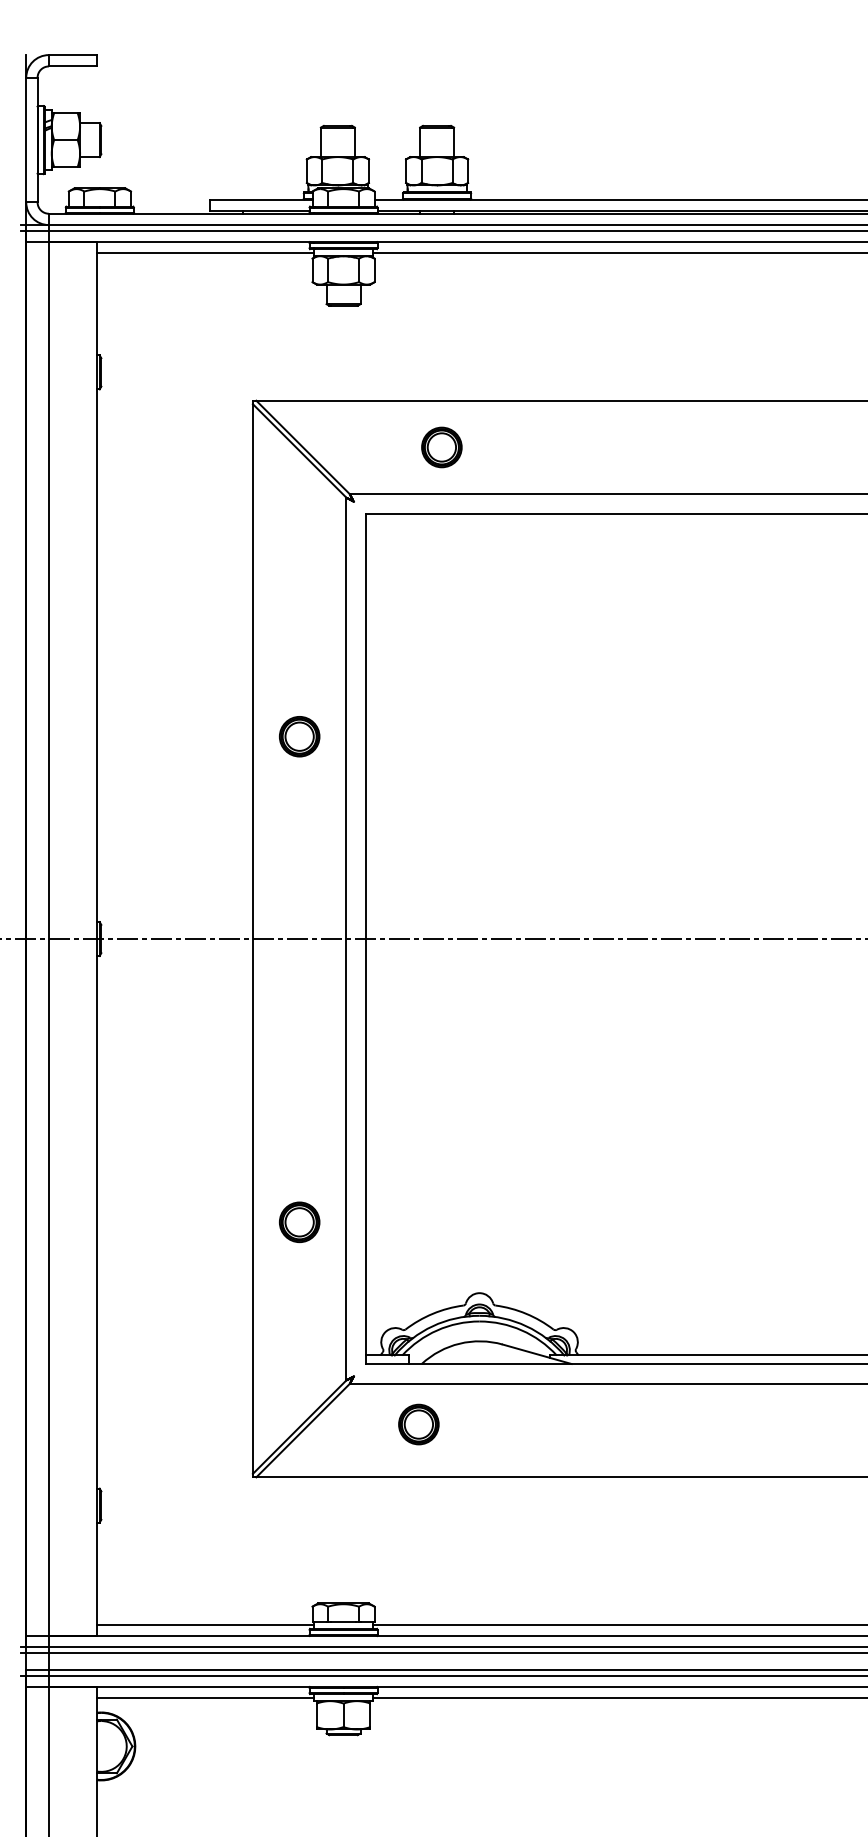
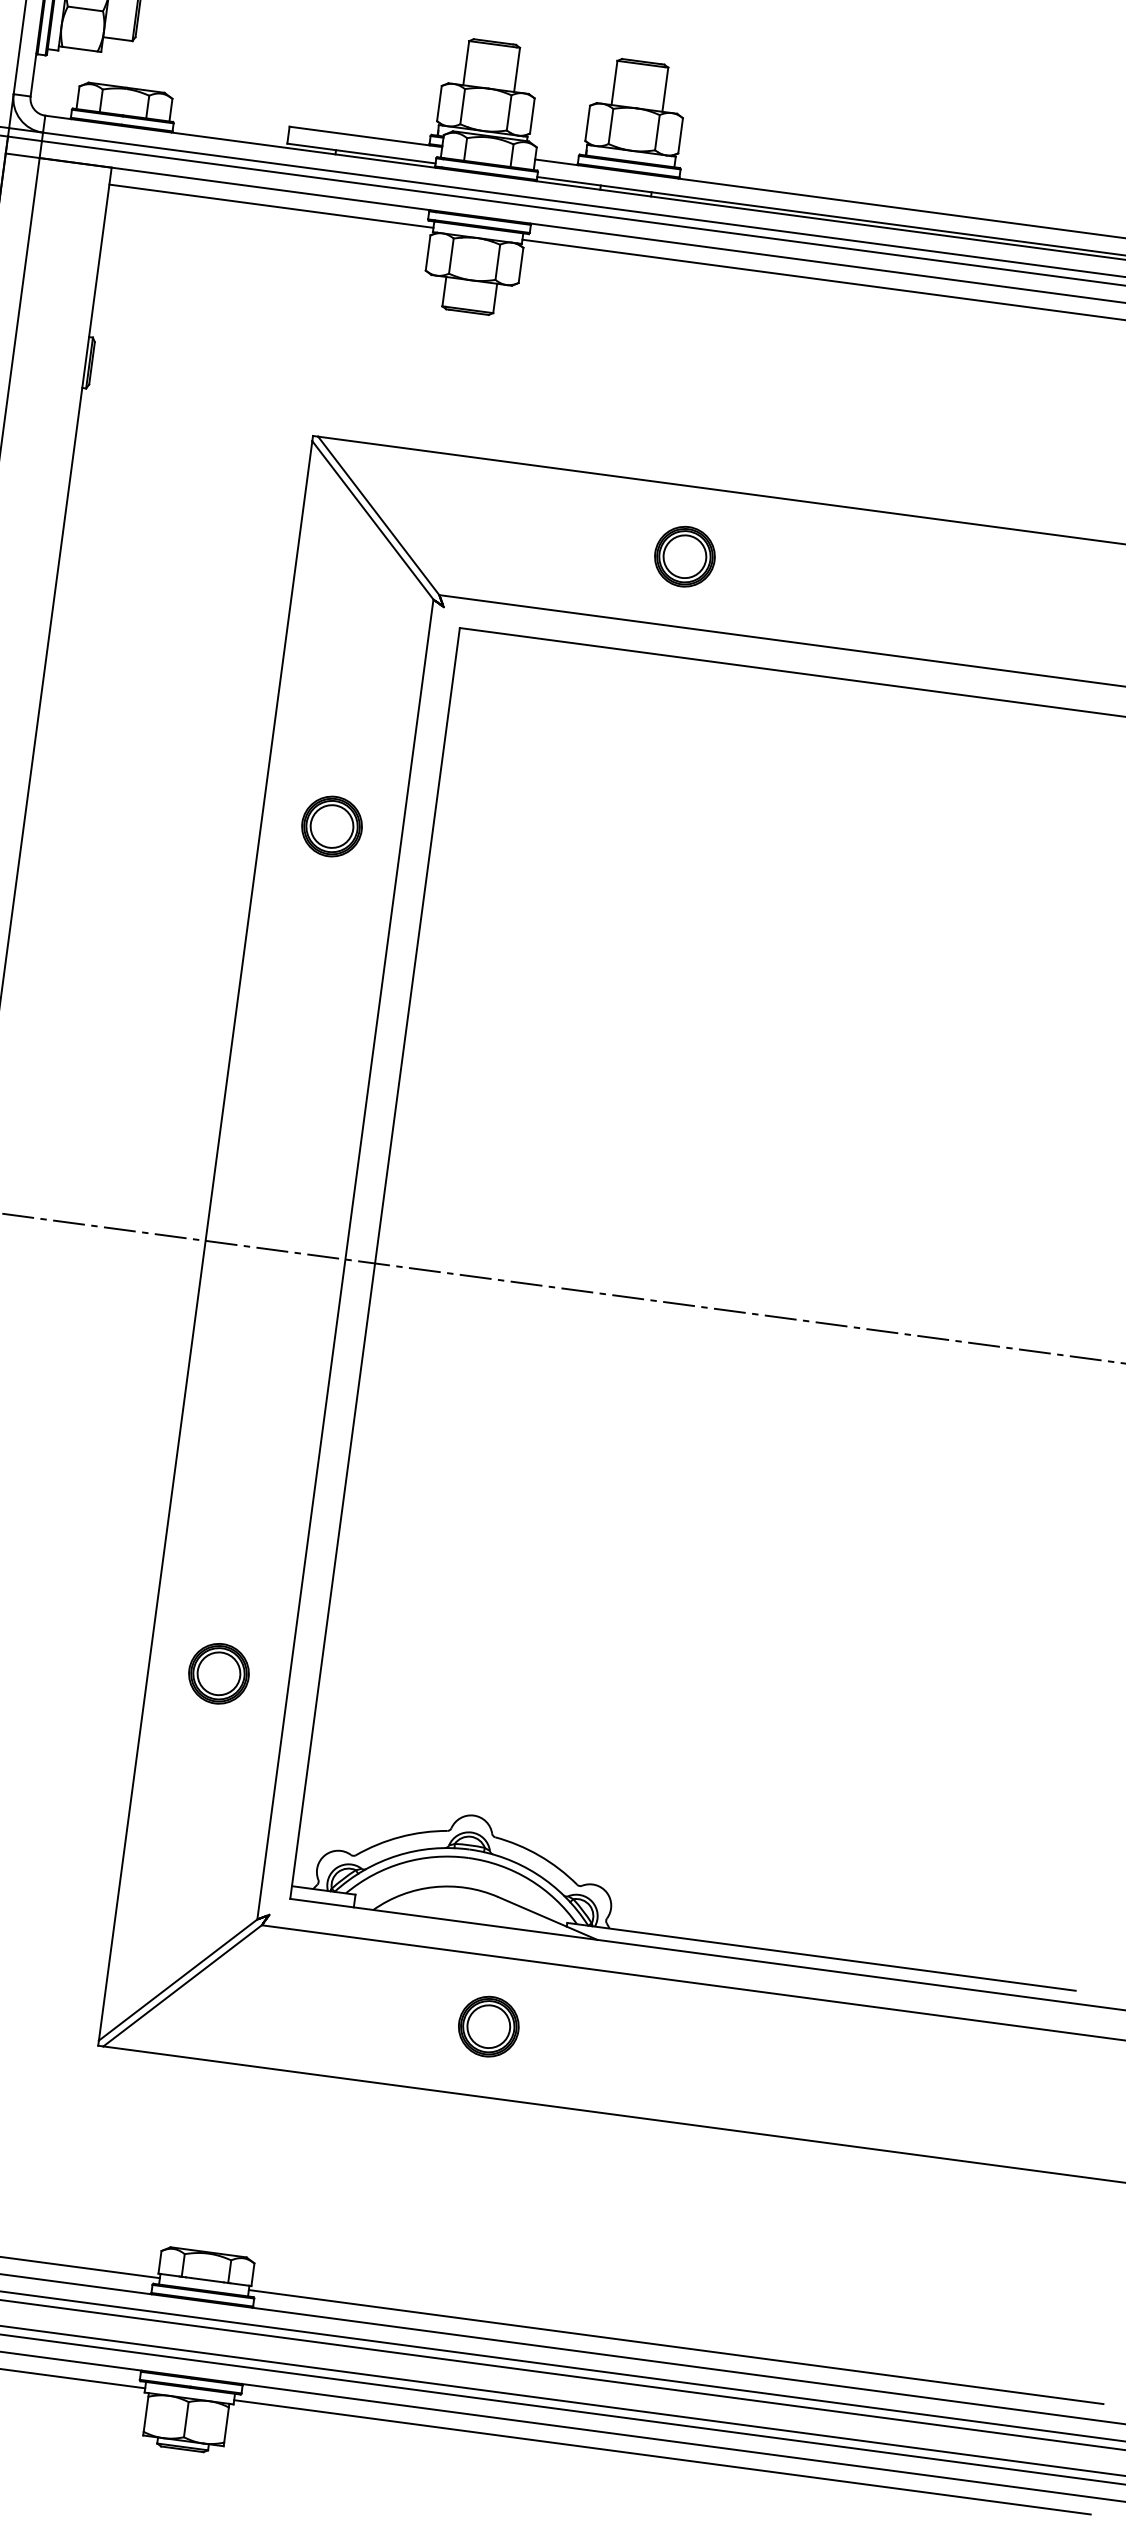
part: (441, 447) -> (684, 556), moved
part: (299, 736) -> (331, 826), moved
part: (418, 1424) -> (488, 2026), moved

